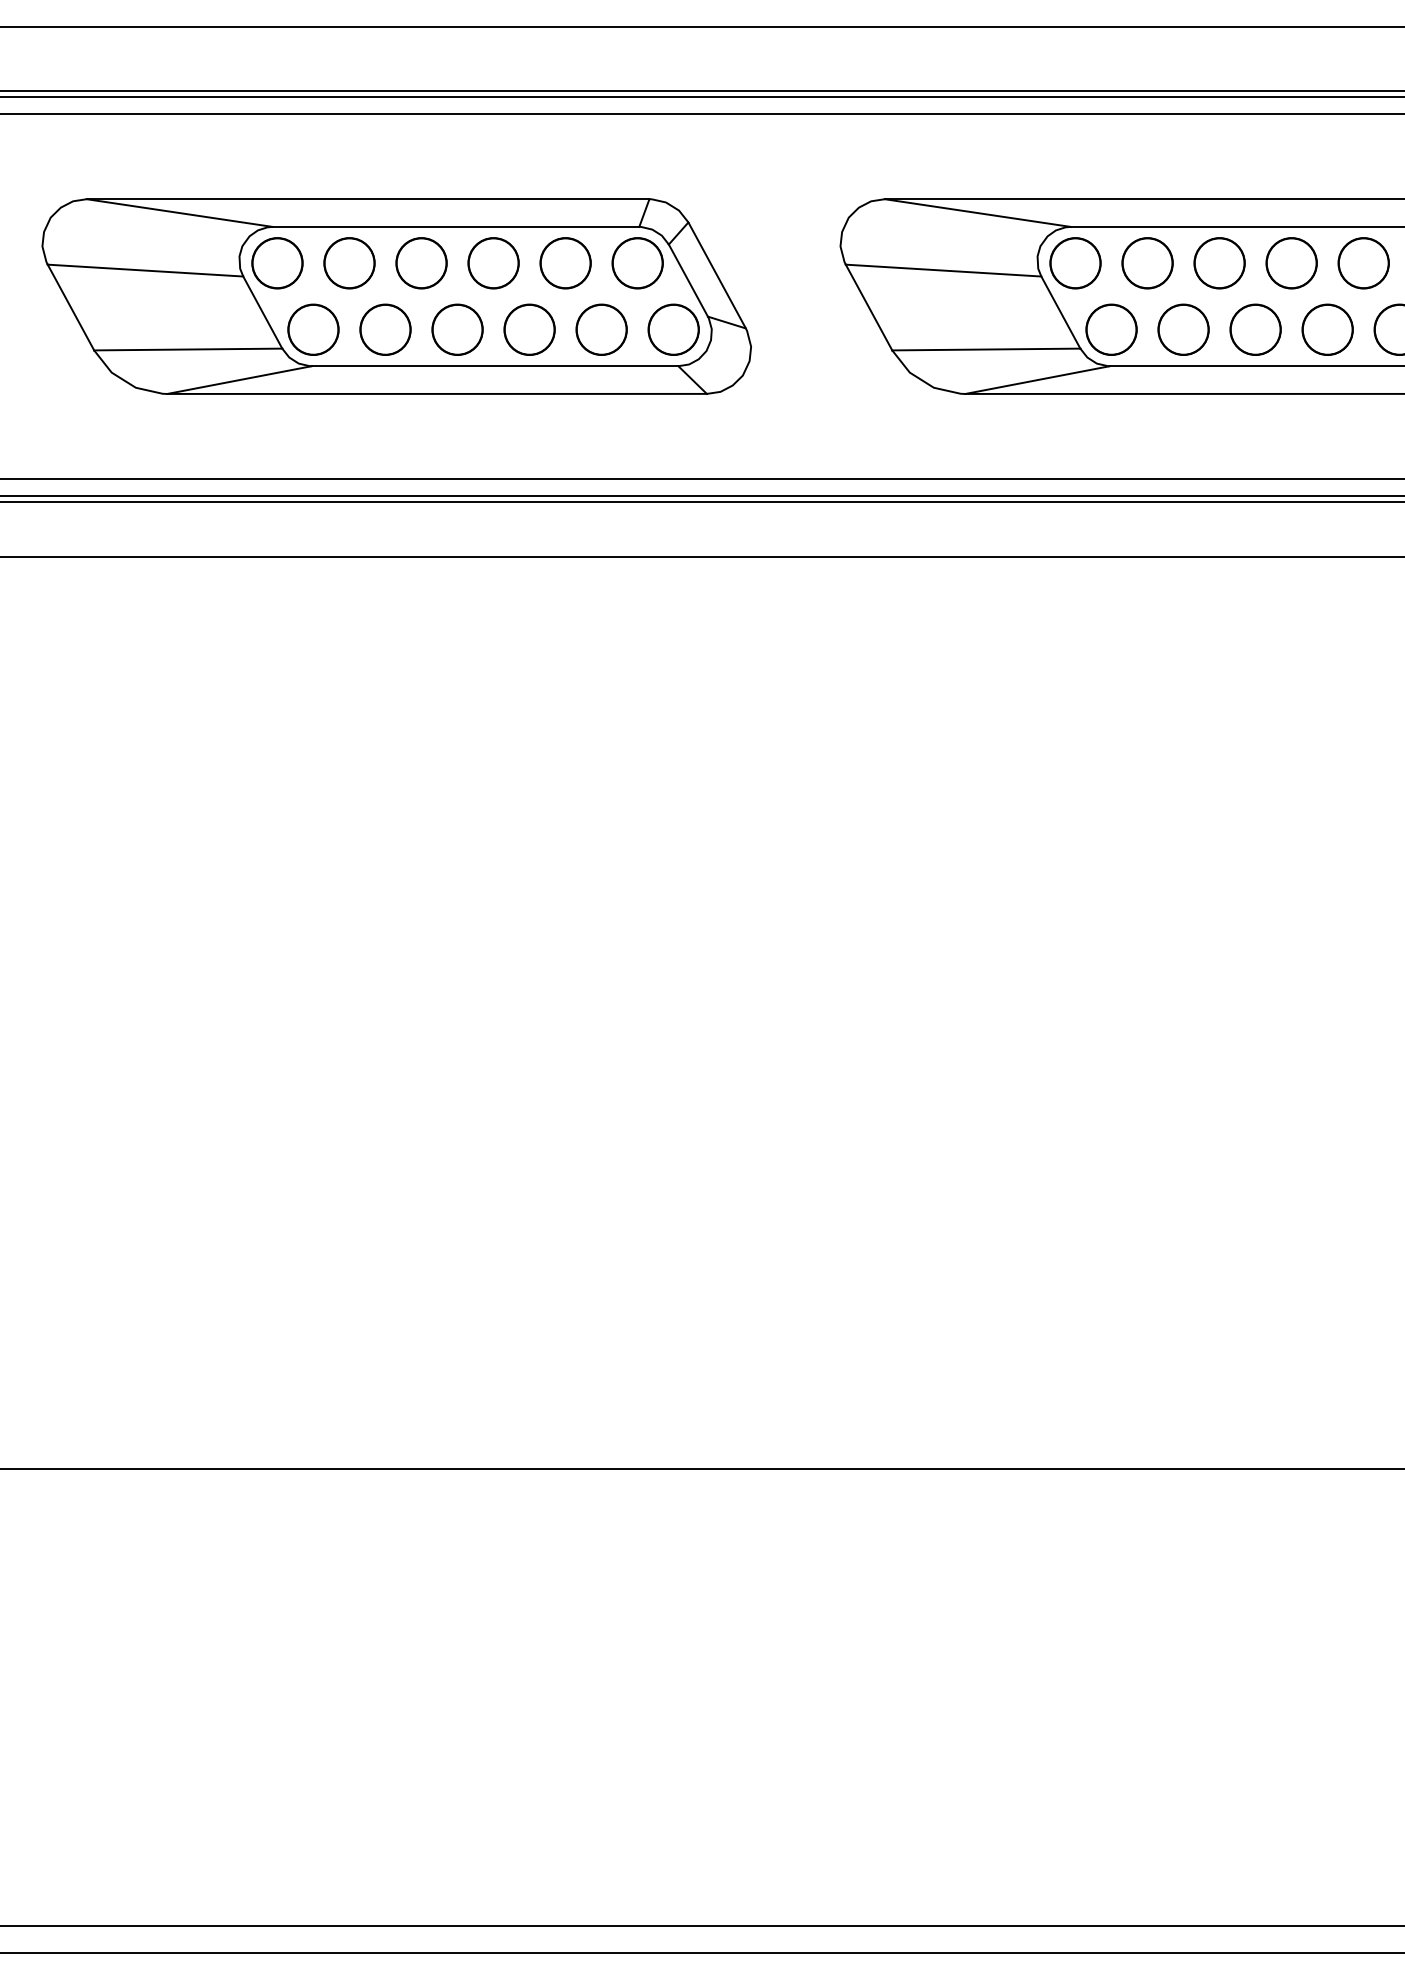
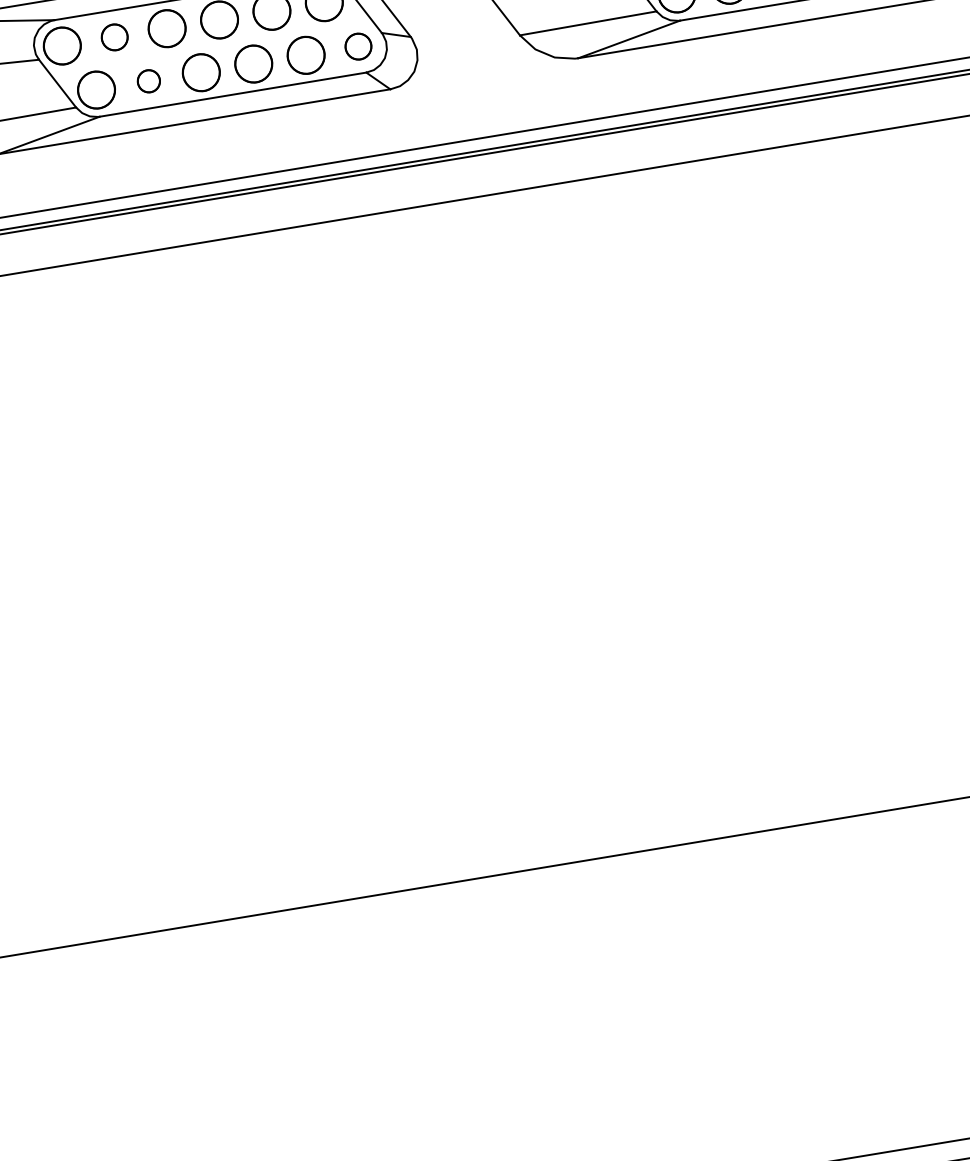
part: (349, 263) -> (114, 37), size x0.7
part: (385, 329) -> (148, 81), size x0.6
part: (673, 329) -> (358, 46), size x0.7

